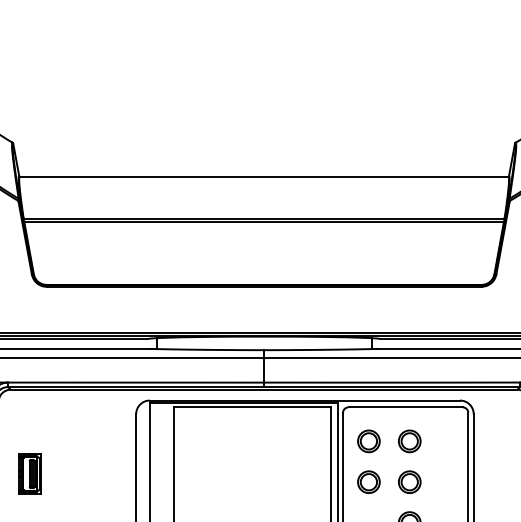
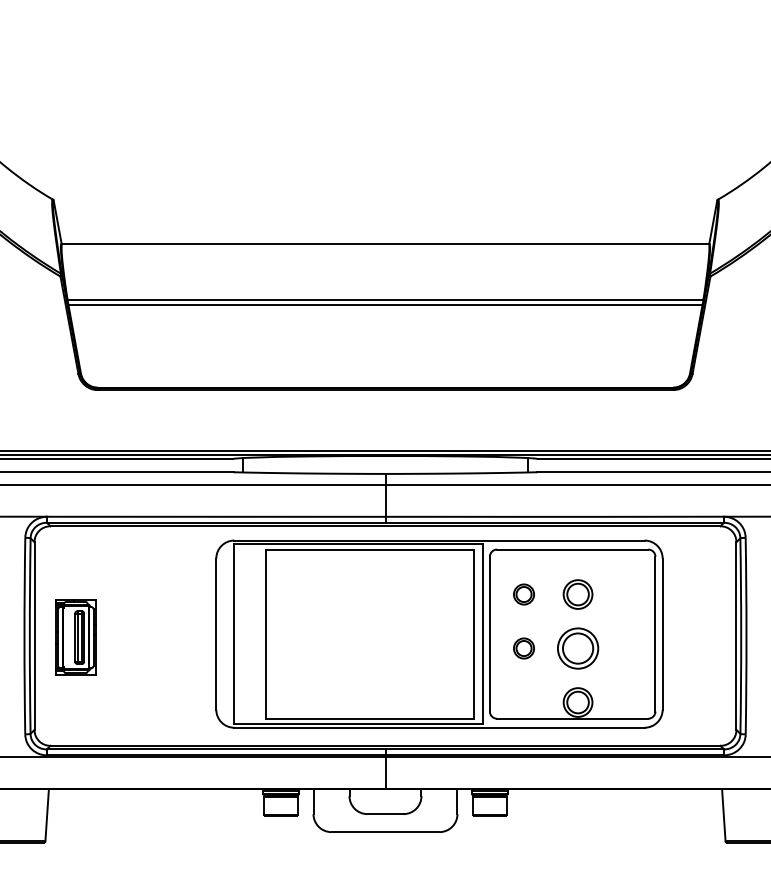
part: (368, 441) -> (523, 594), size x0.7
part: (29, 473) -> (75, 637), size x1.4
part: (368, 482) -> (523, 648), size x0.7
part: (409, 482) -> (577, 648), size x1.4

